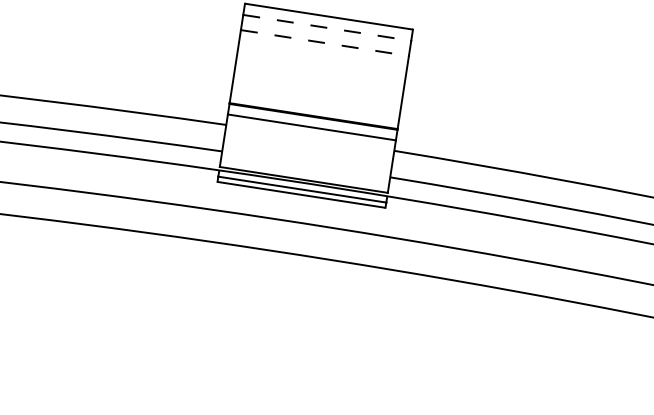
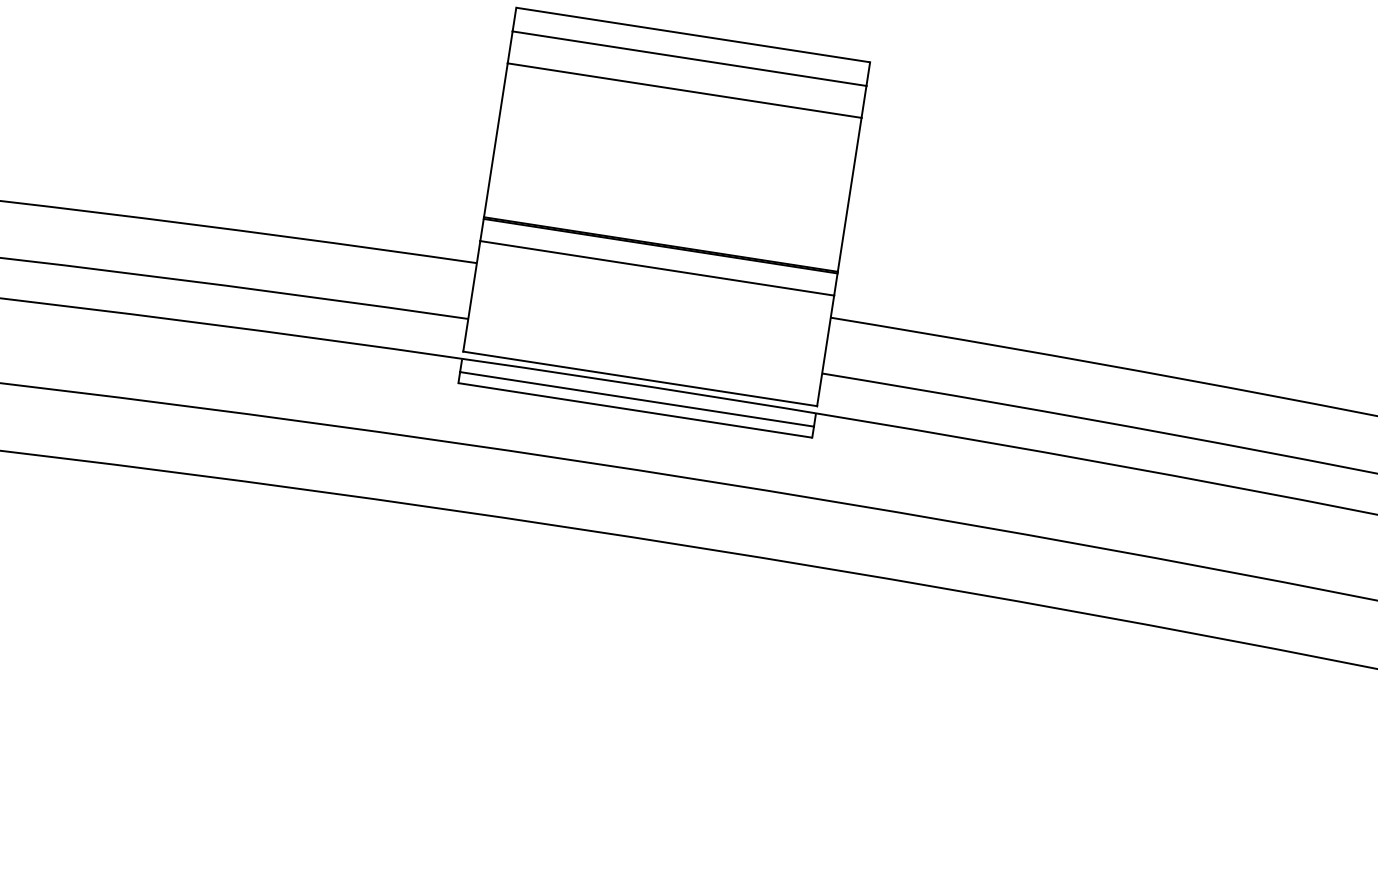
line: (327, 27) -> (690, 57), dashed -> solid
line: (324, 43) -> (683, 91), dashed -> solid

